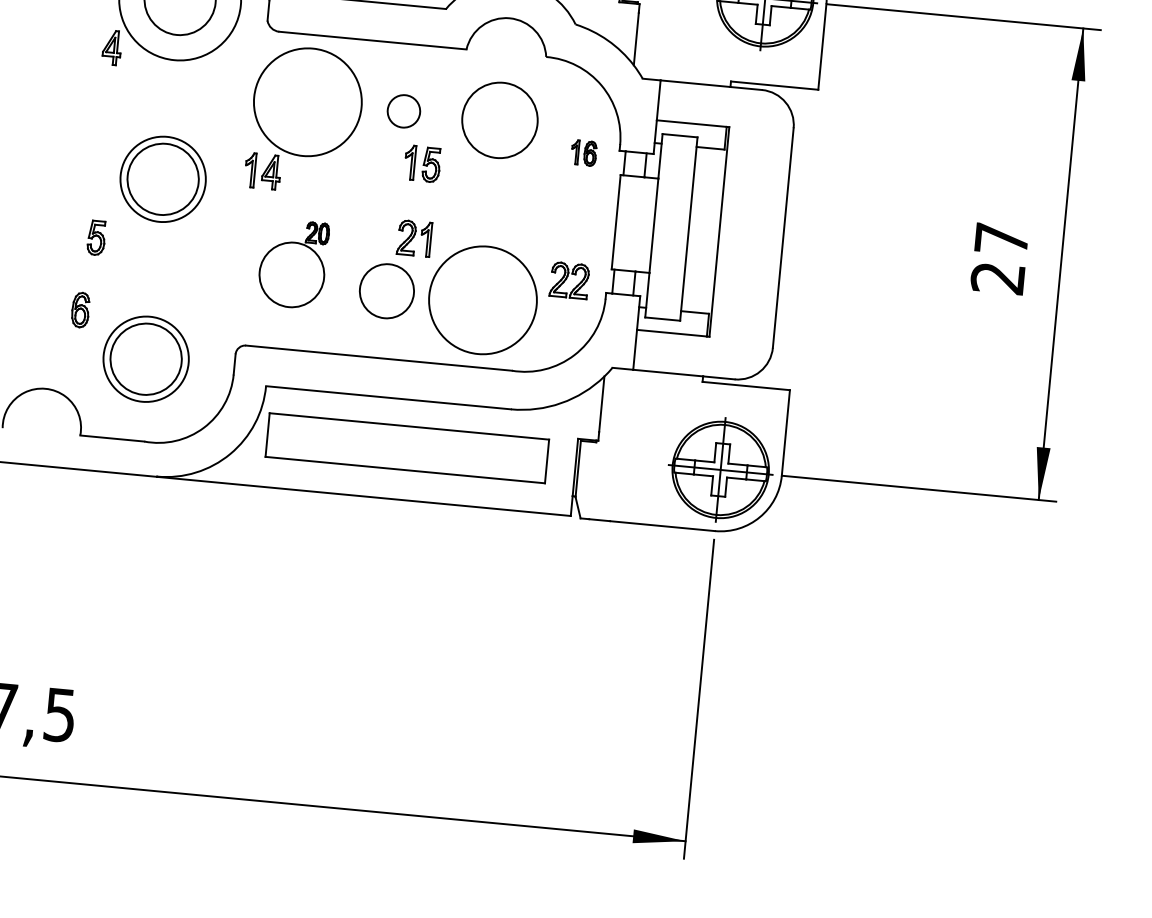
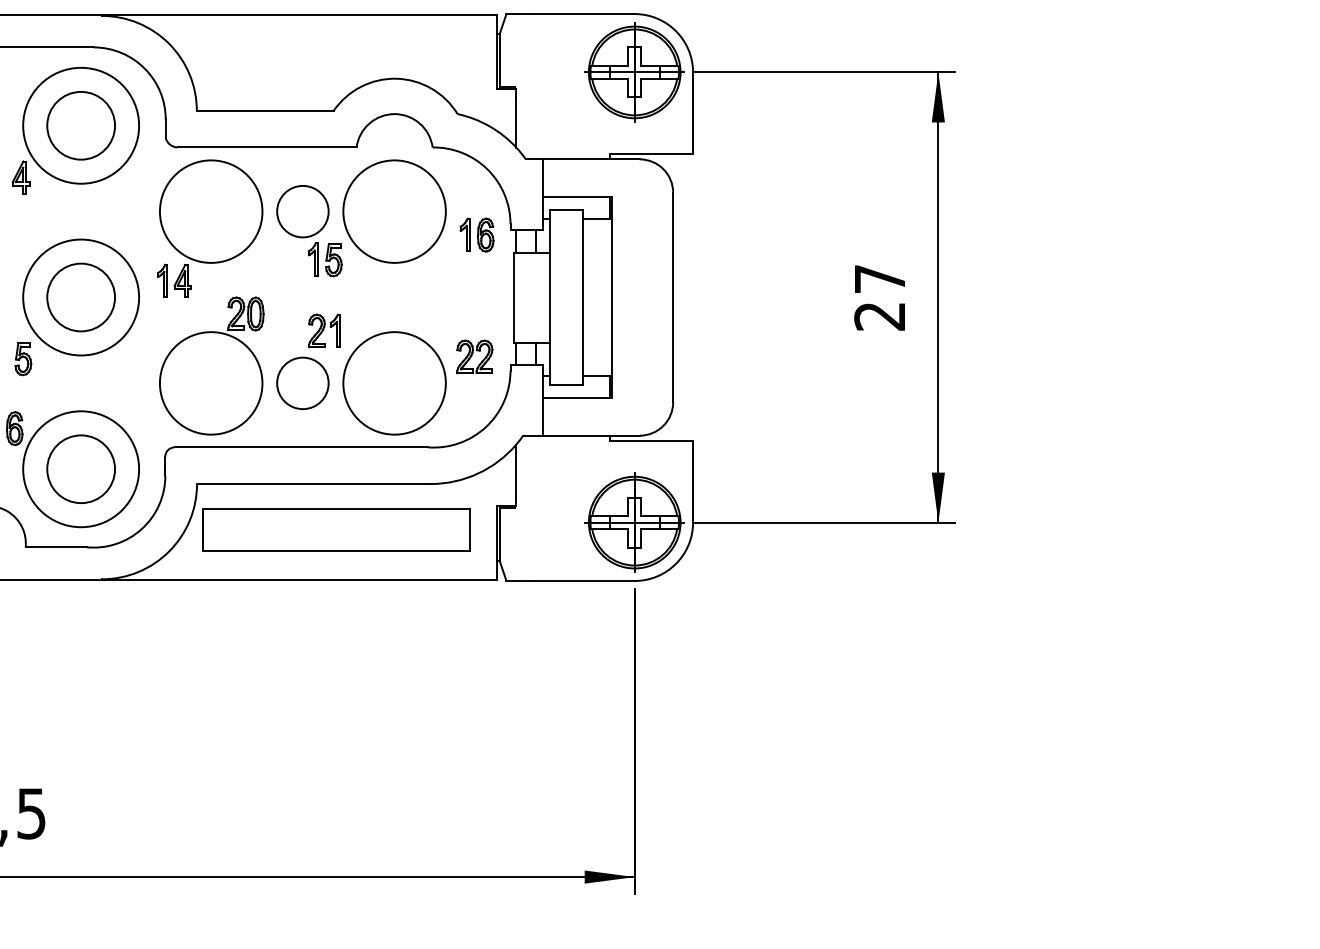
circle: (403, 111) -> (302, 211), size x1.67
circle: (499, 120) -> (394, 211), size x1.43
part: (583, 152) -> (476, 234), size x1.43
circle: (163, 179) -> (81, 297), size x1.43
part: (292, 263) -> (211, 365), size x1.67
circle: (146, 359) -> (81, 469), size x1.43

